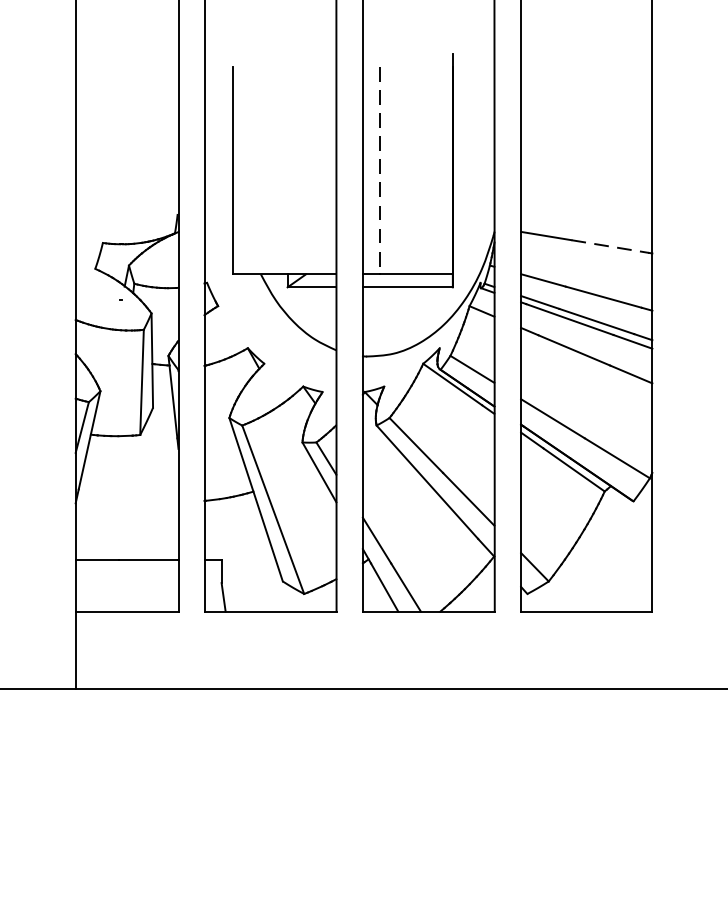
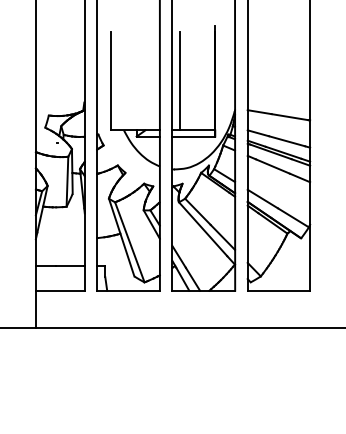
line: (379, 171) -> (180, 81), dashed -> solid
line: (611, 247) -> (290, 117), dashed -> solid

